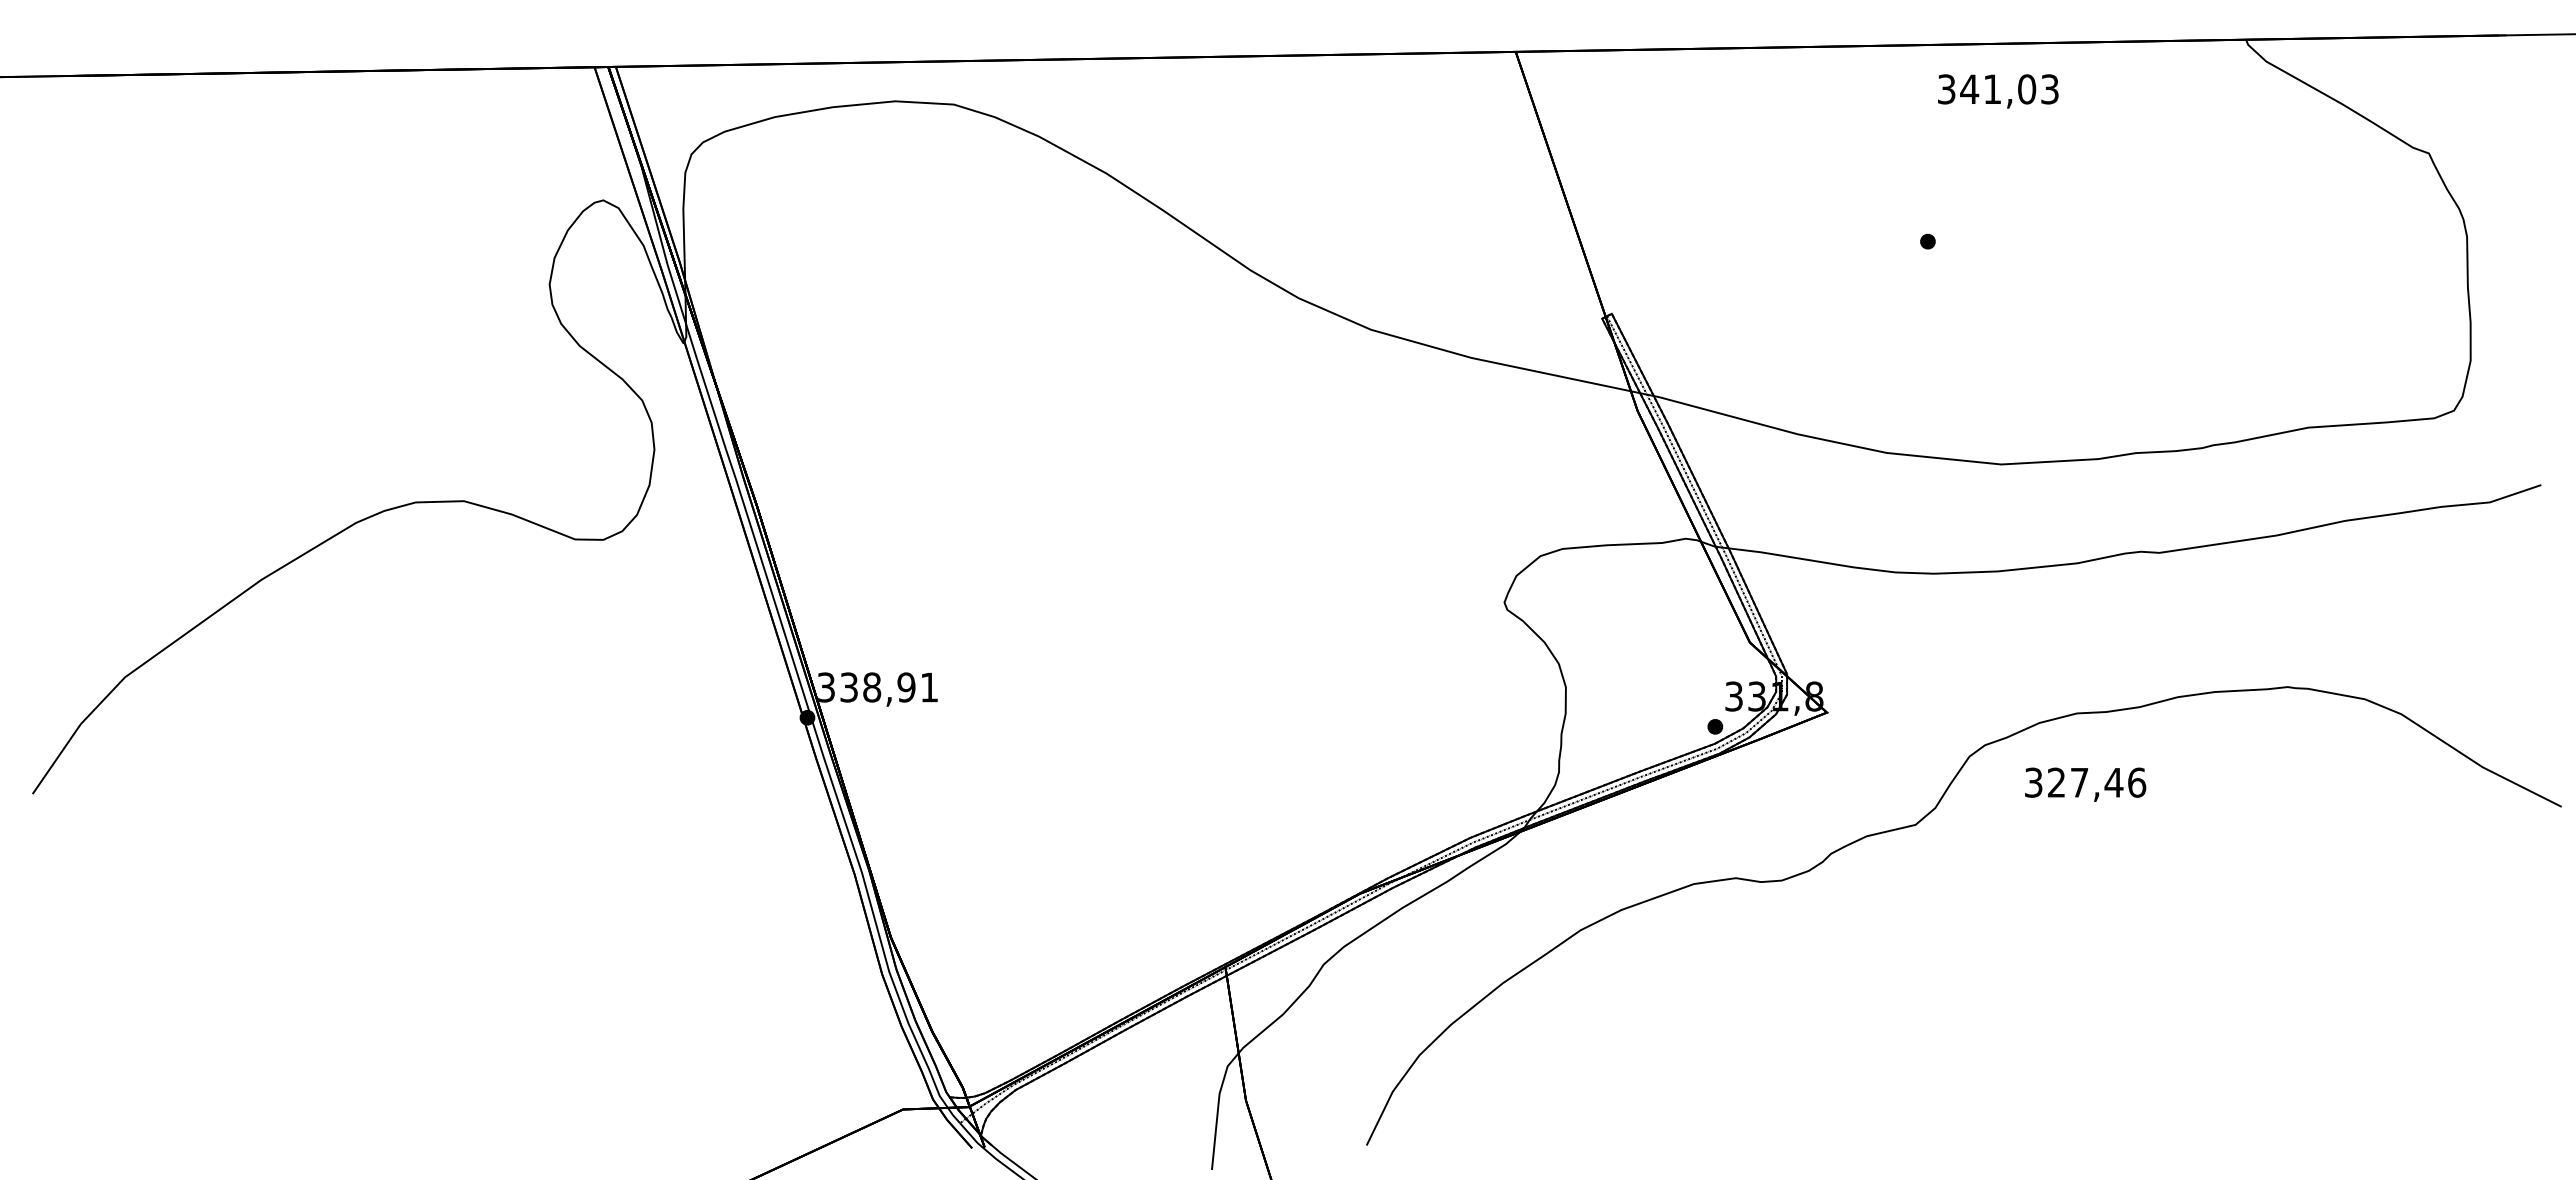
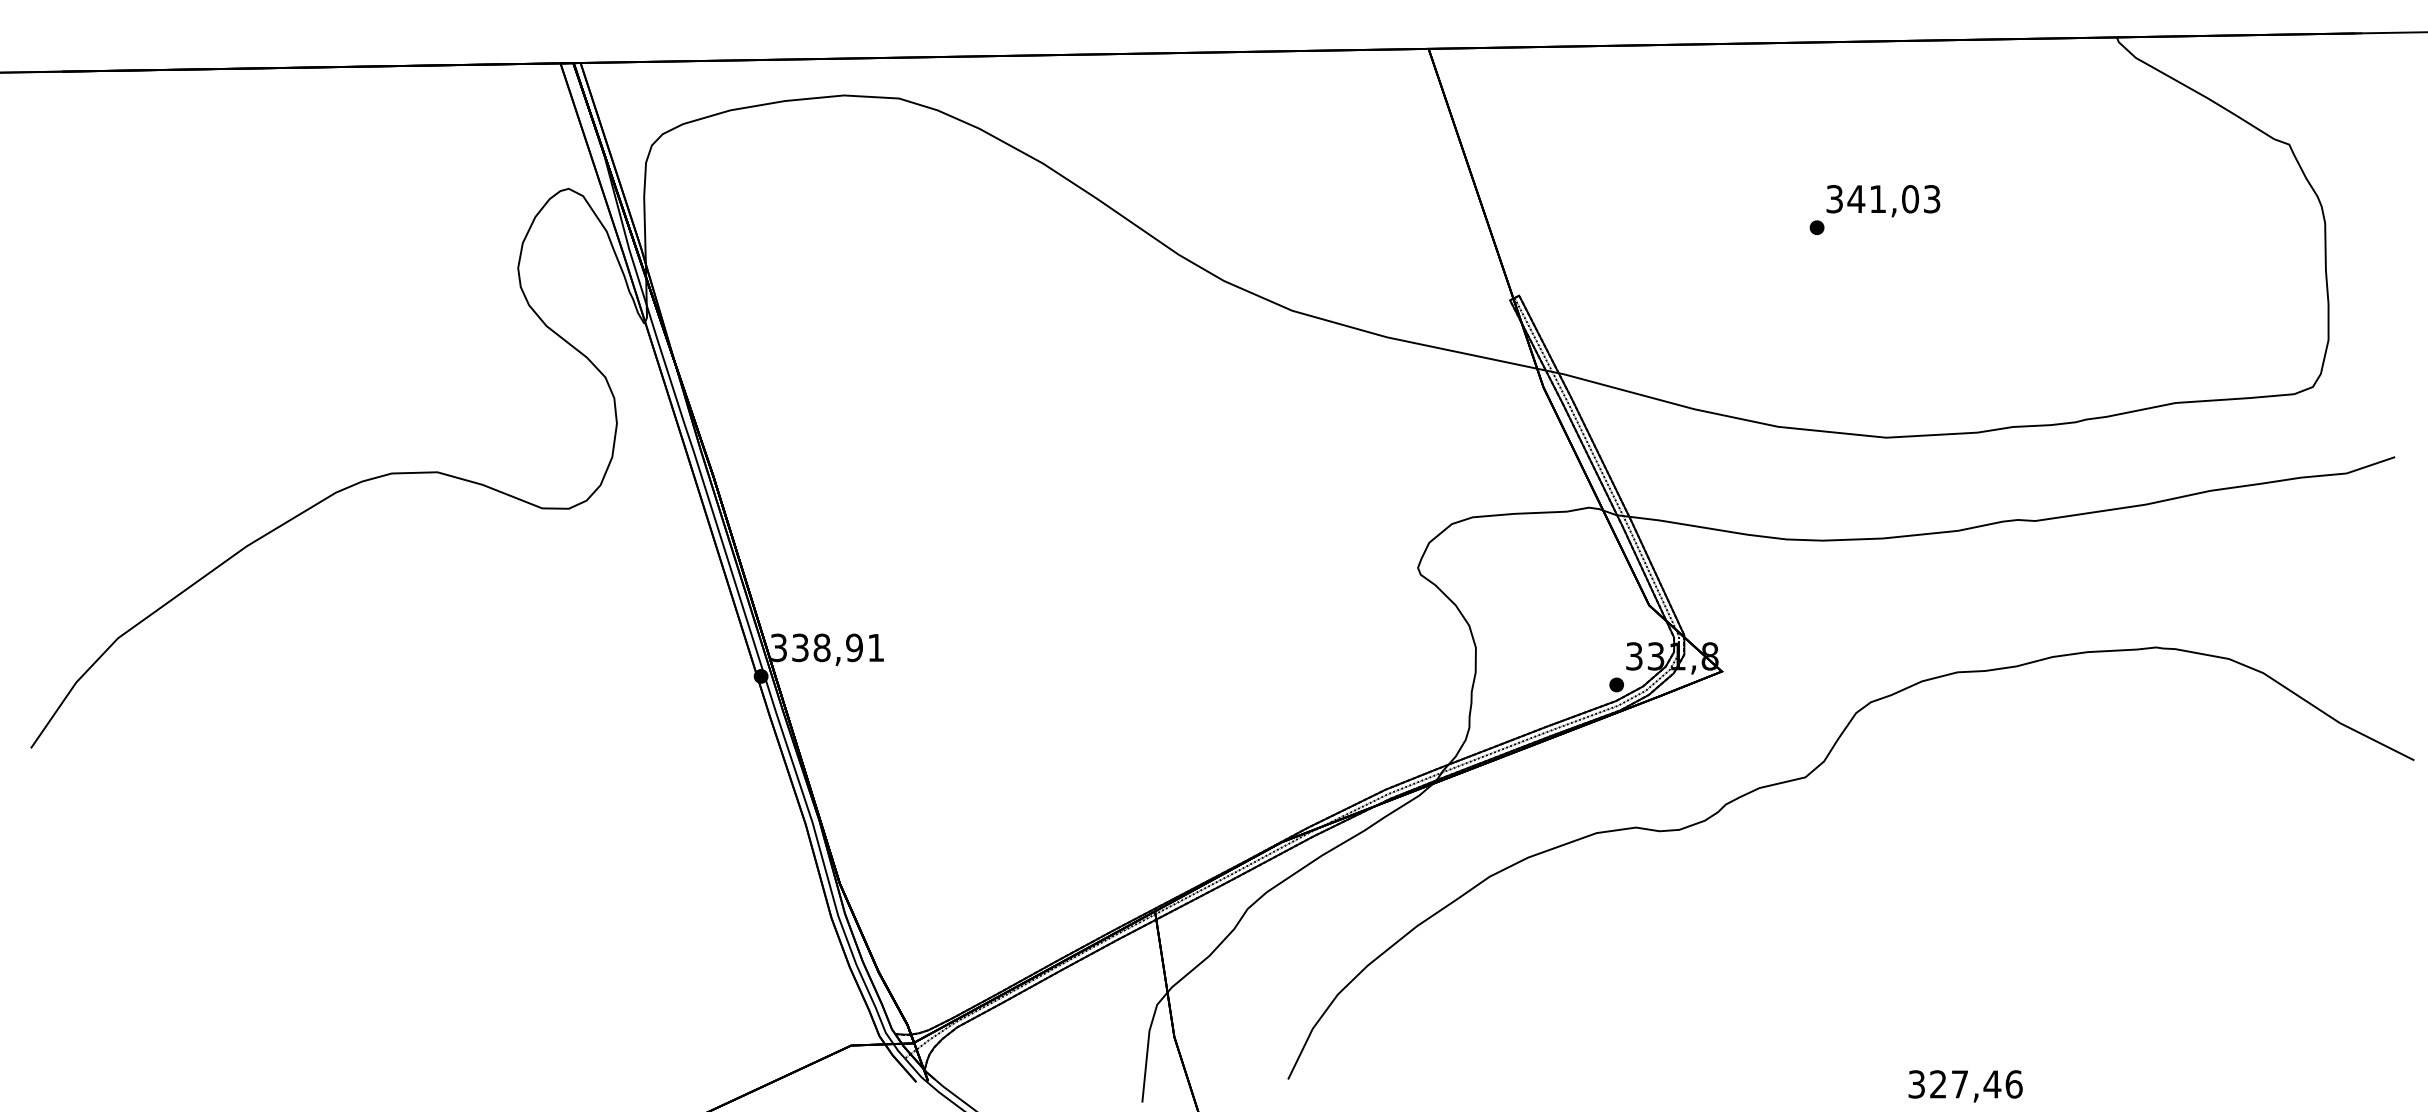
text: (1998, 91) -> (1883, 201), moved
text: (2085, 784) -> (1965, 1086), moved

